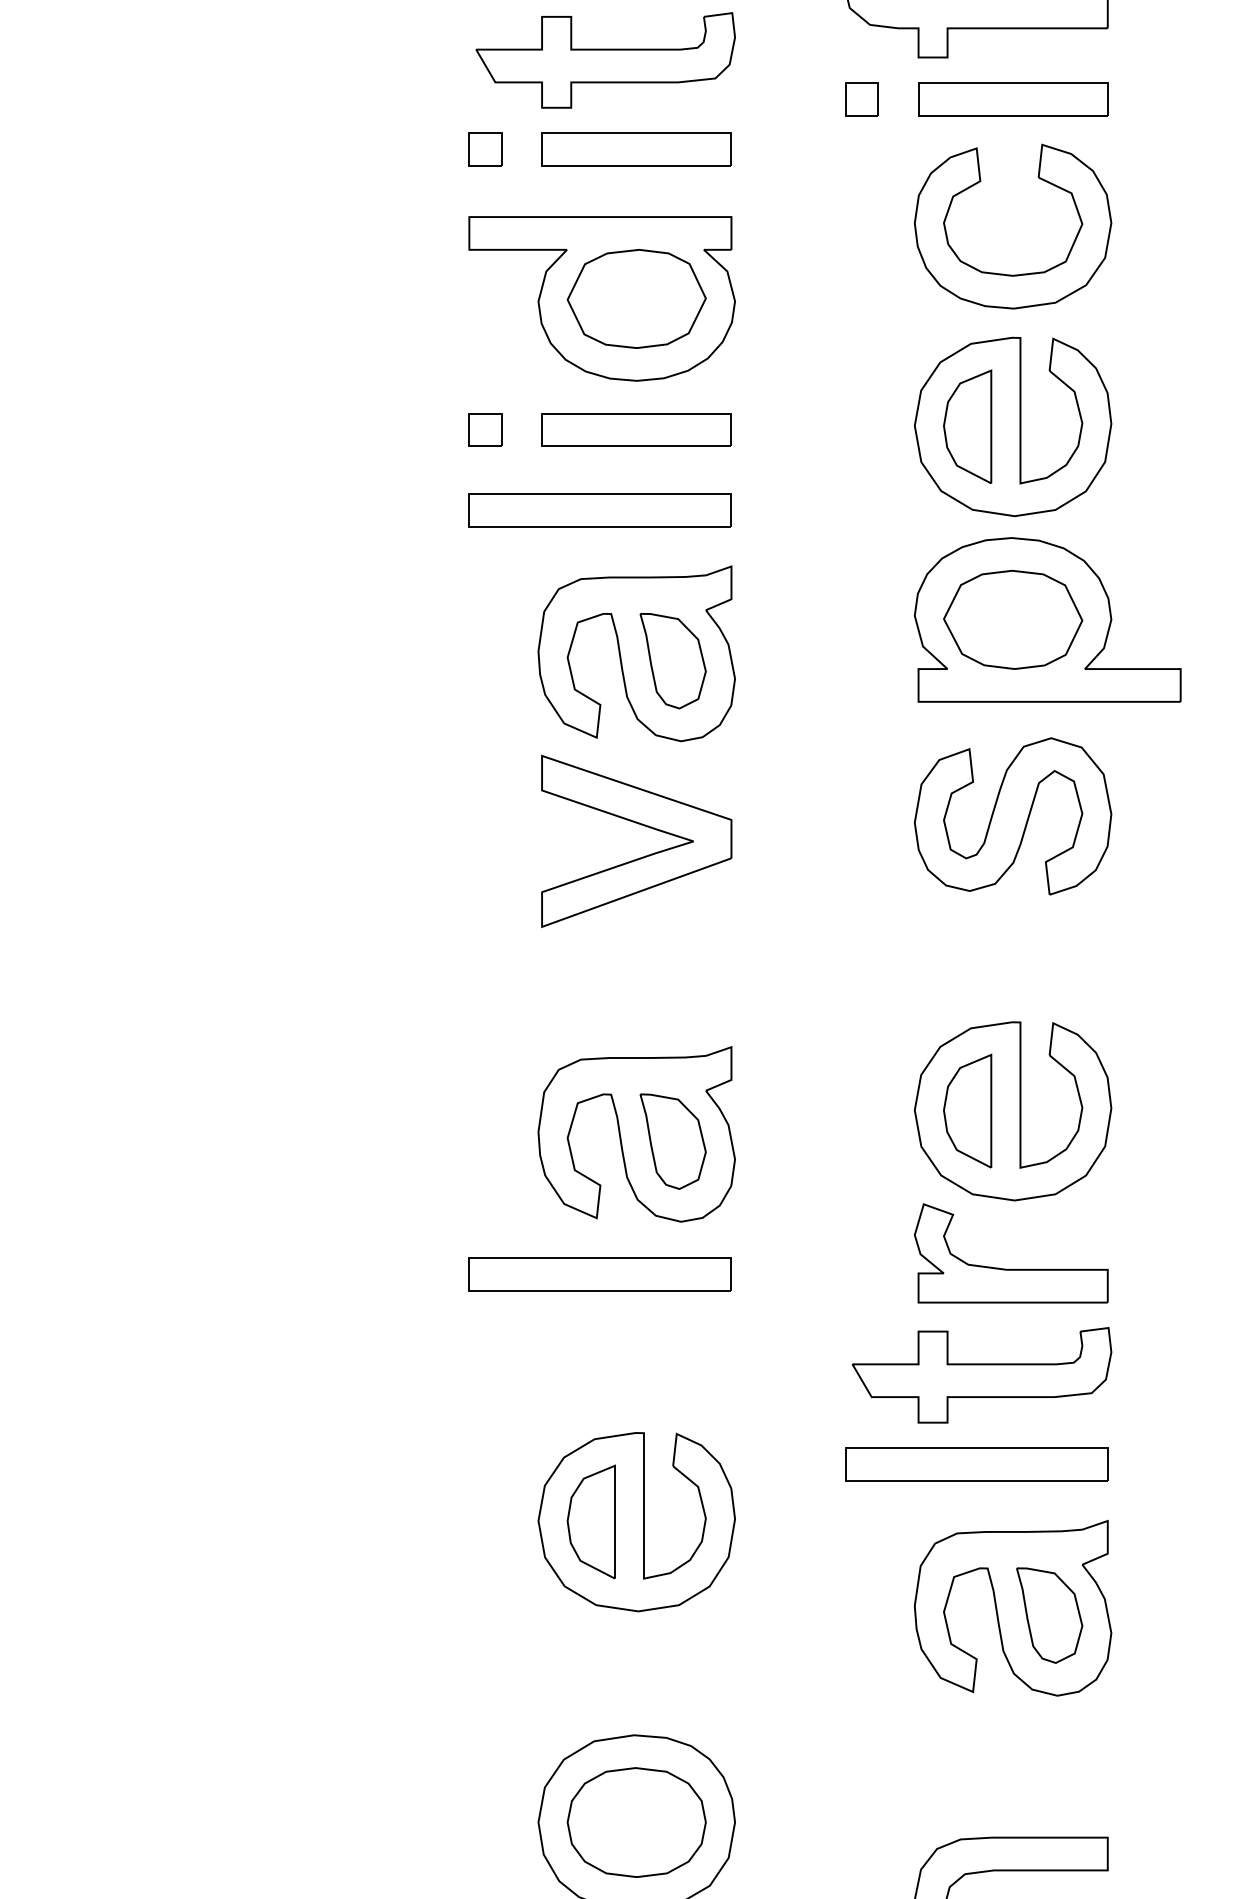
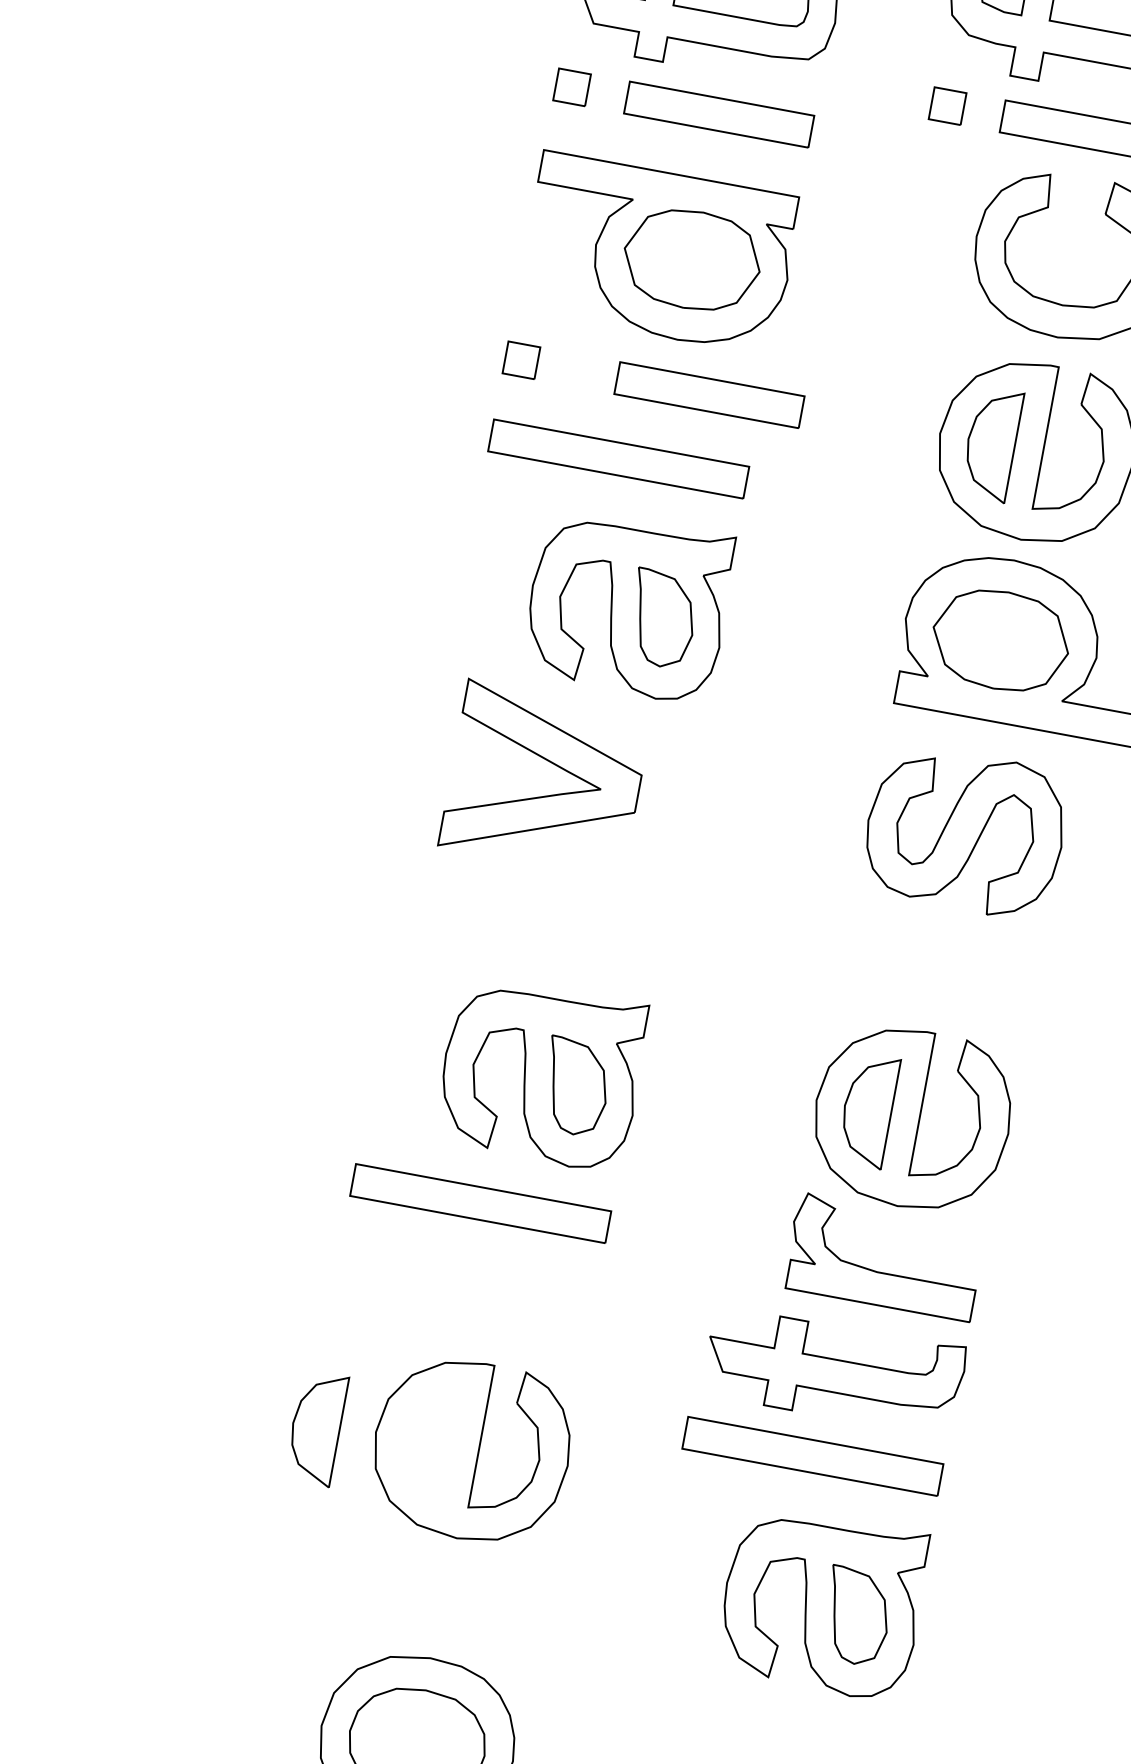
part: (636, 429) -> (709, 394), moved
part: (642, 856) -> (548, 794), moved
part: (590, 1521) -> (315, 1427), moved

